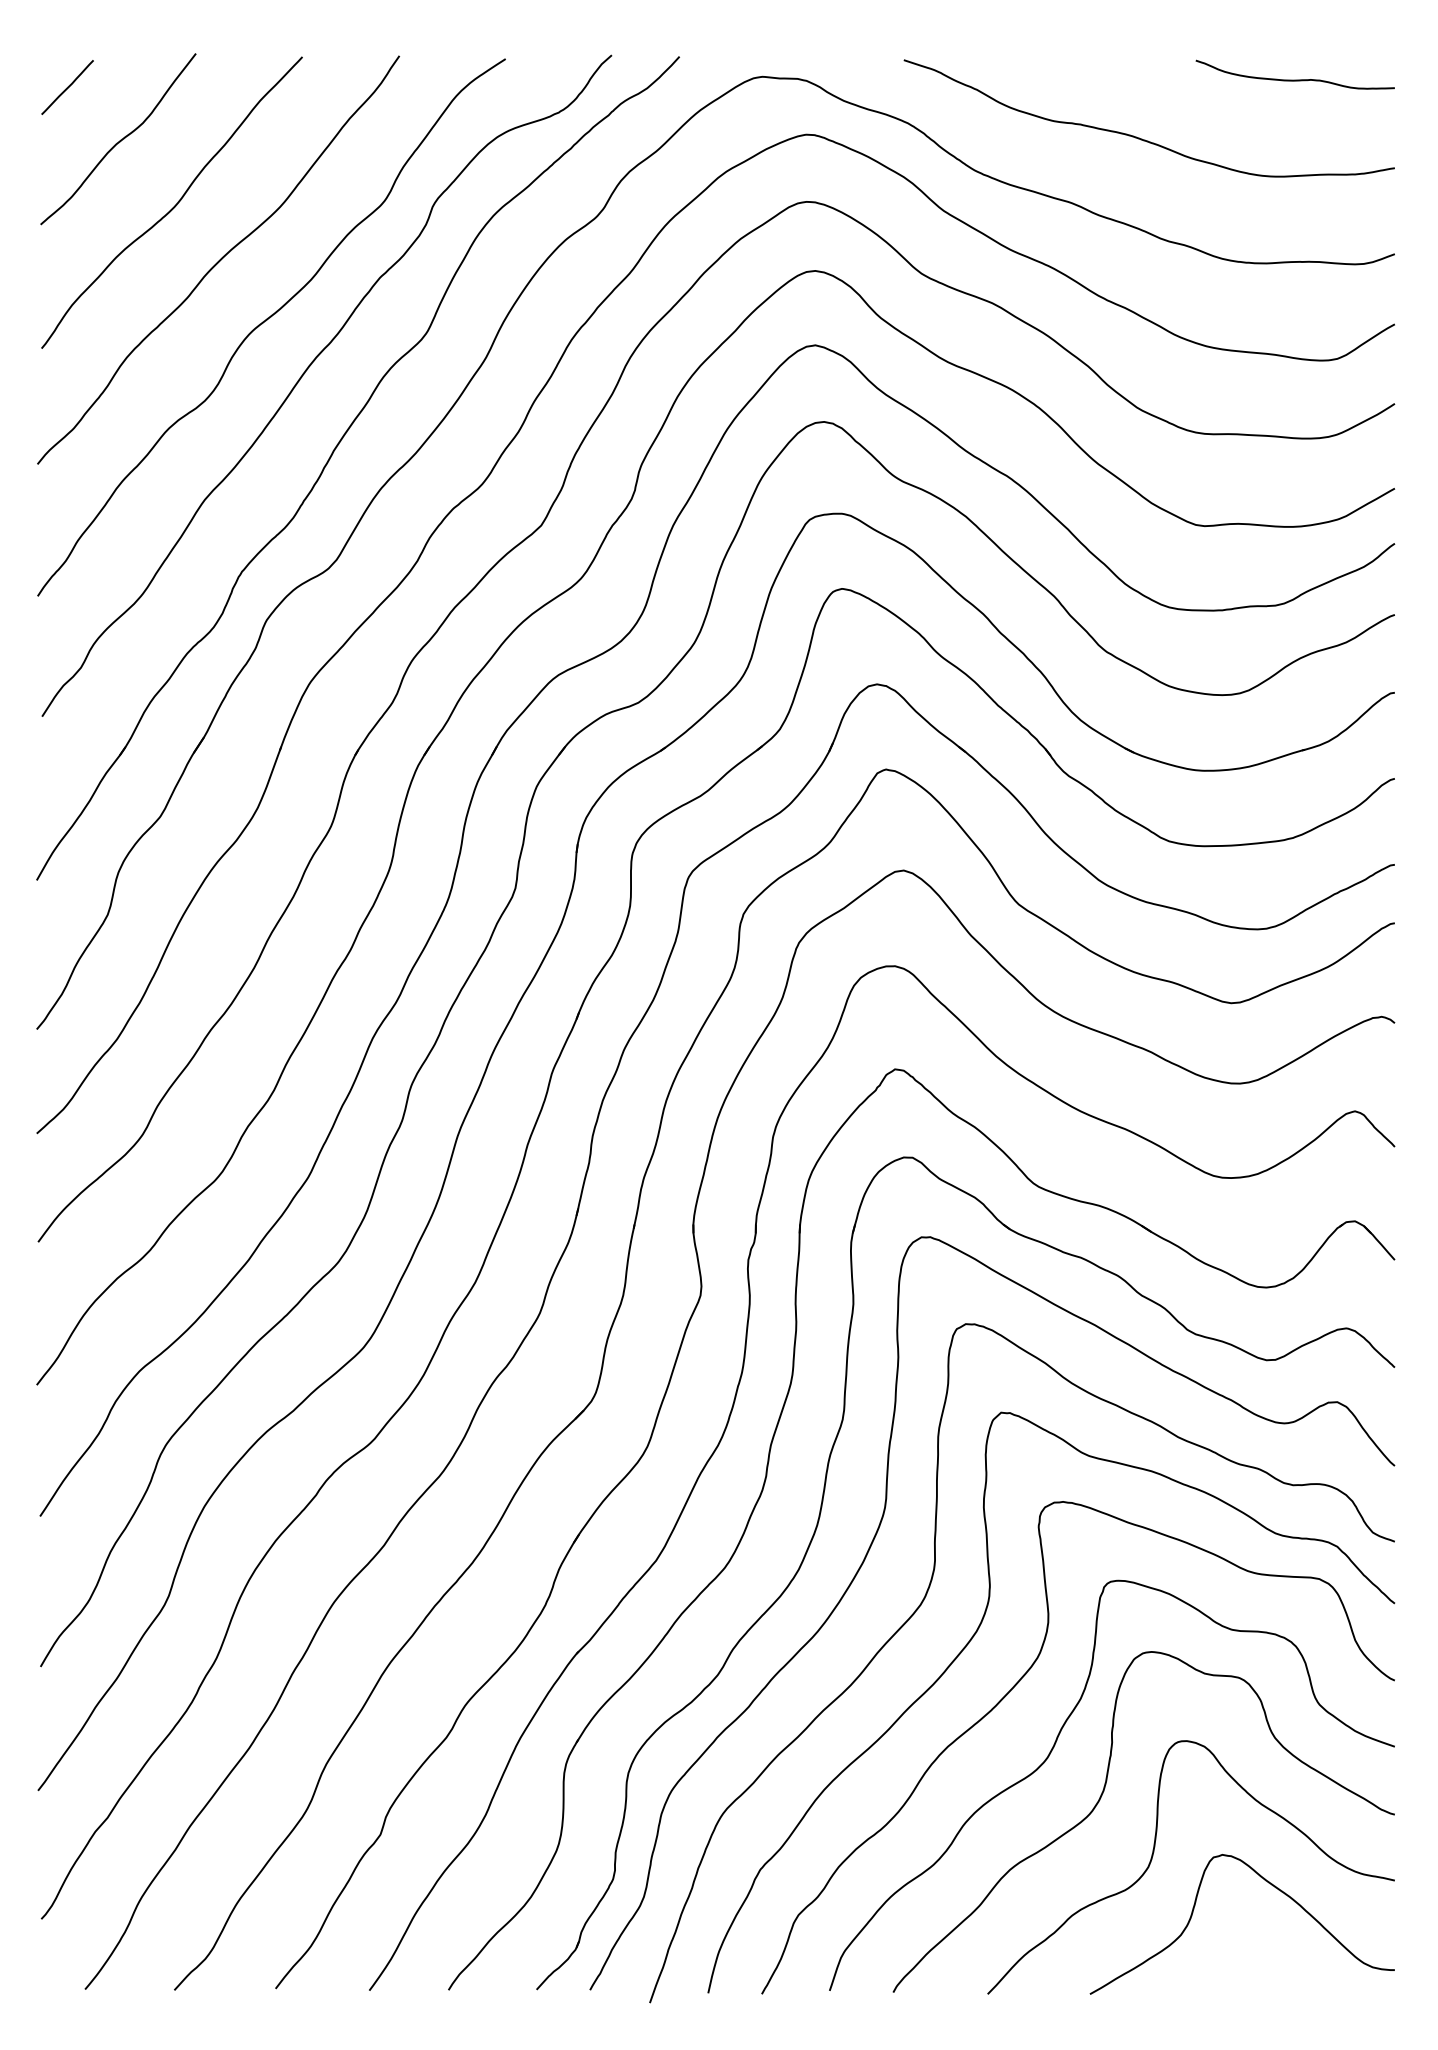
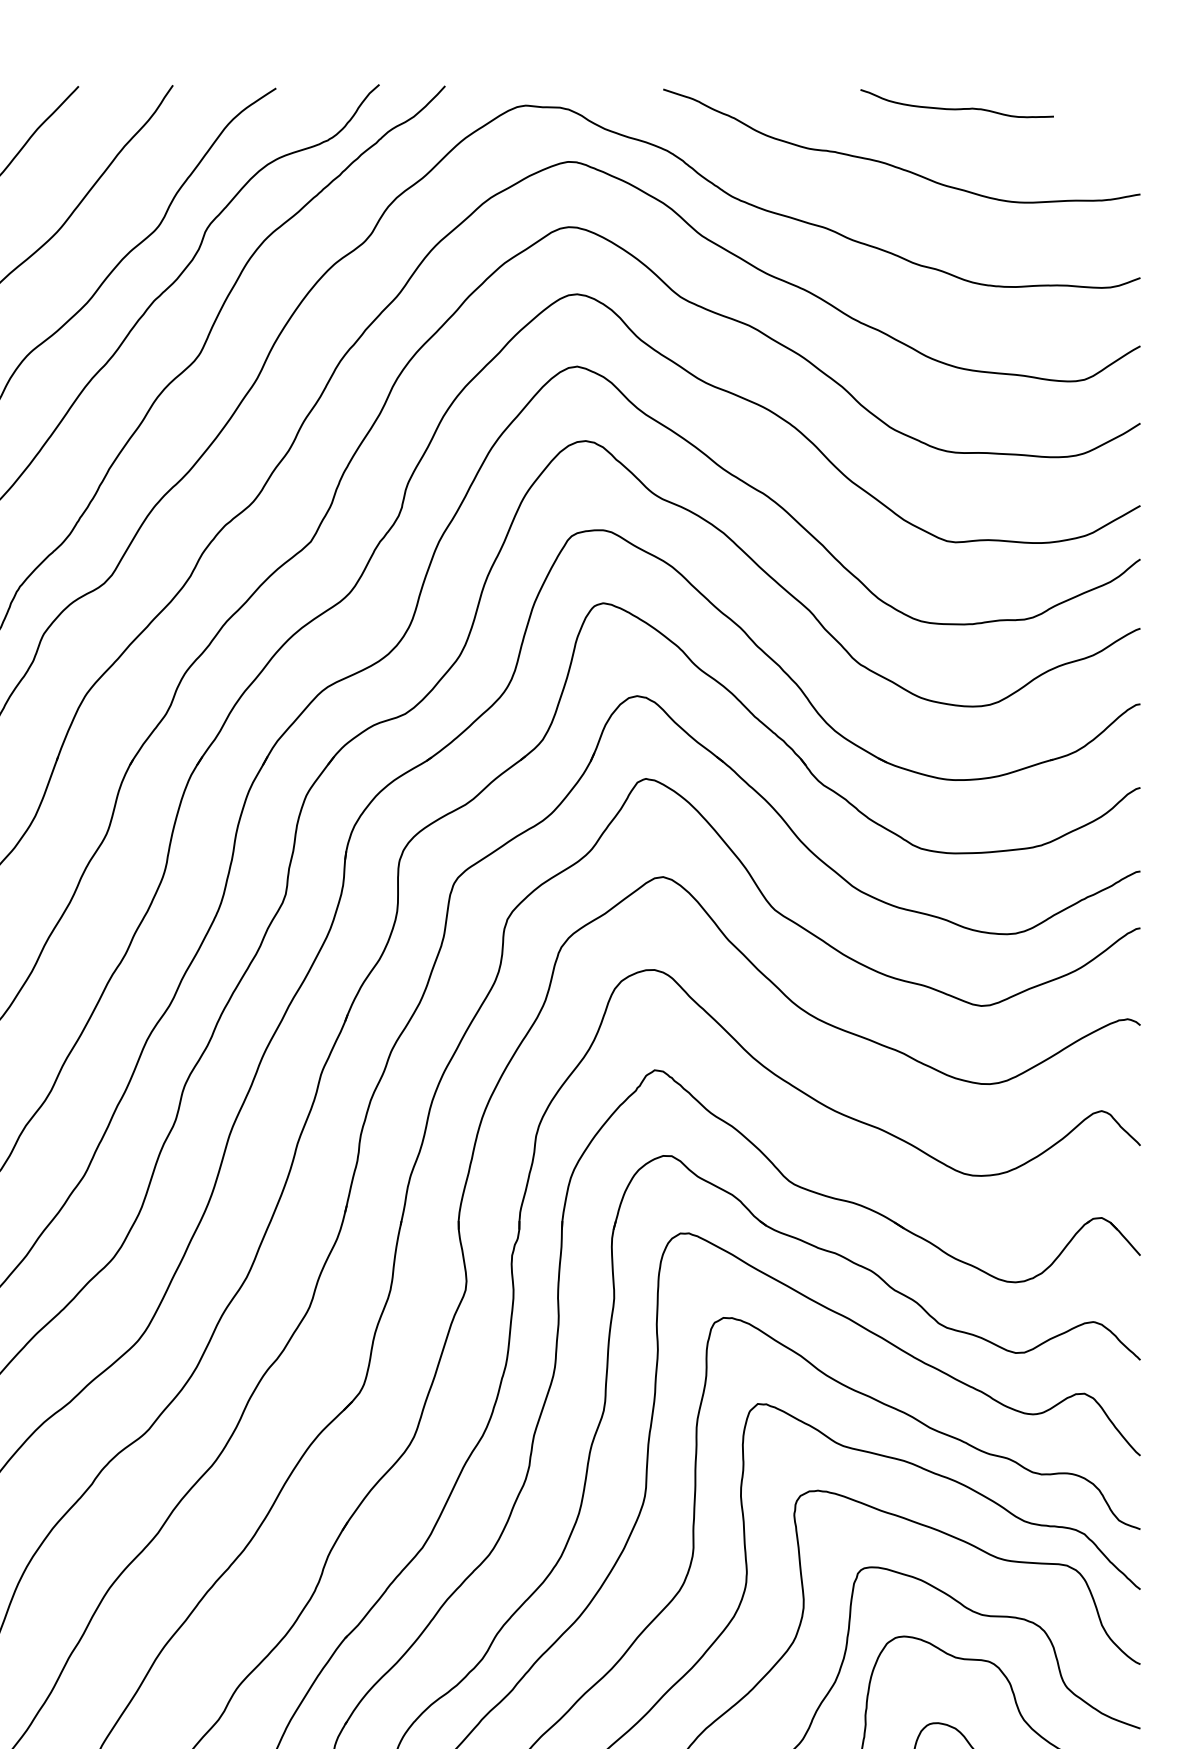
curve: (1294, 79) -> (956, 108), moved

